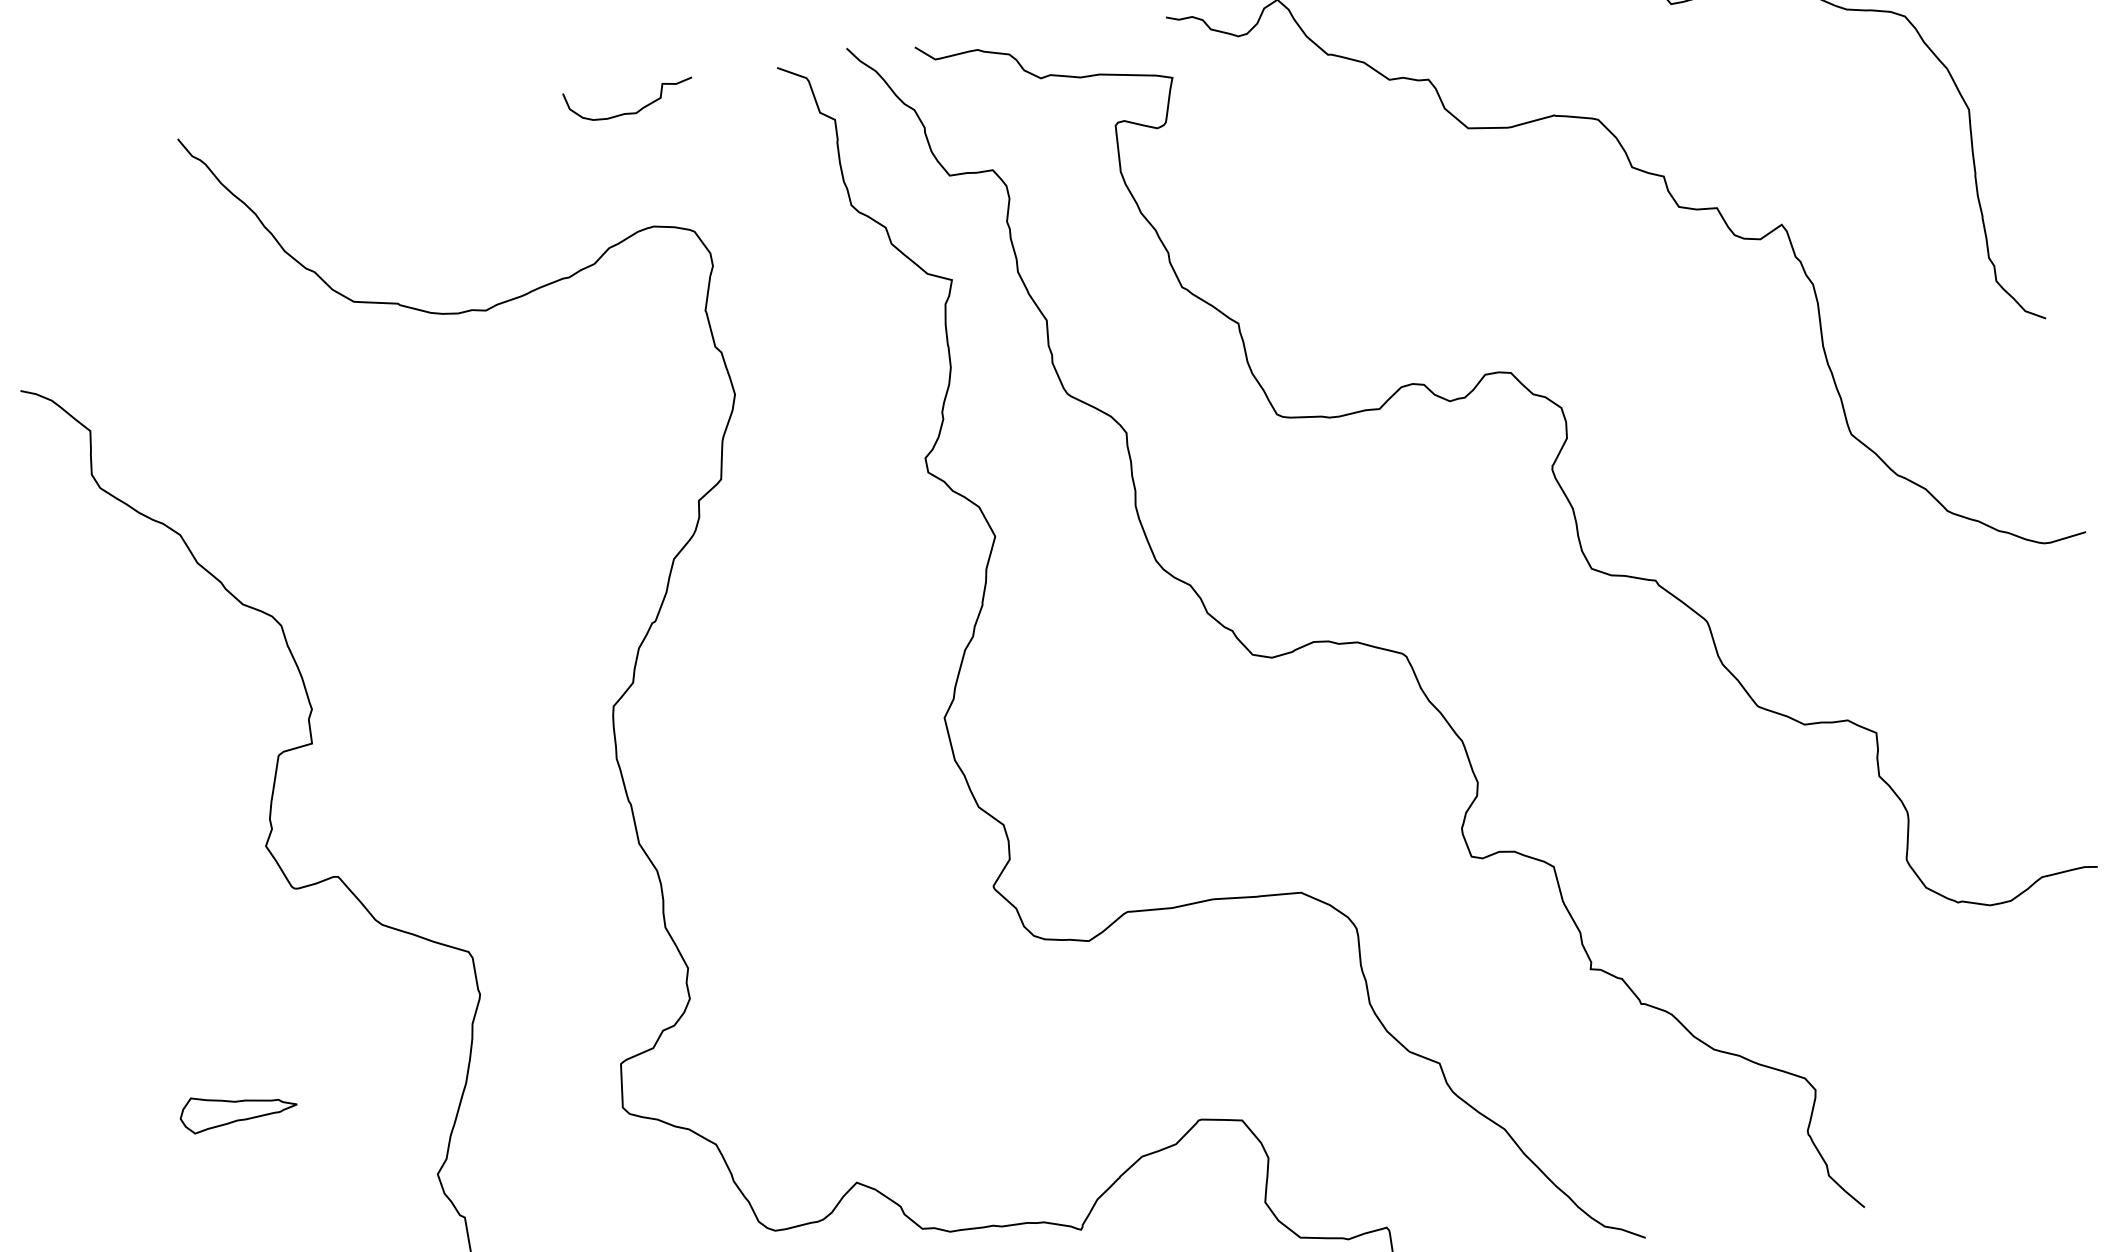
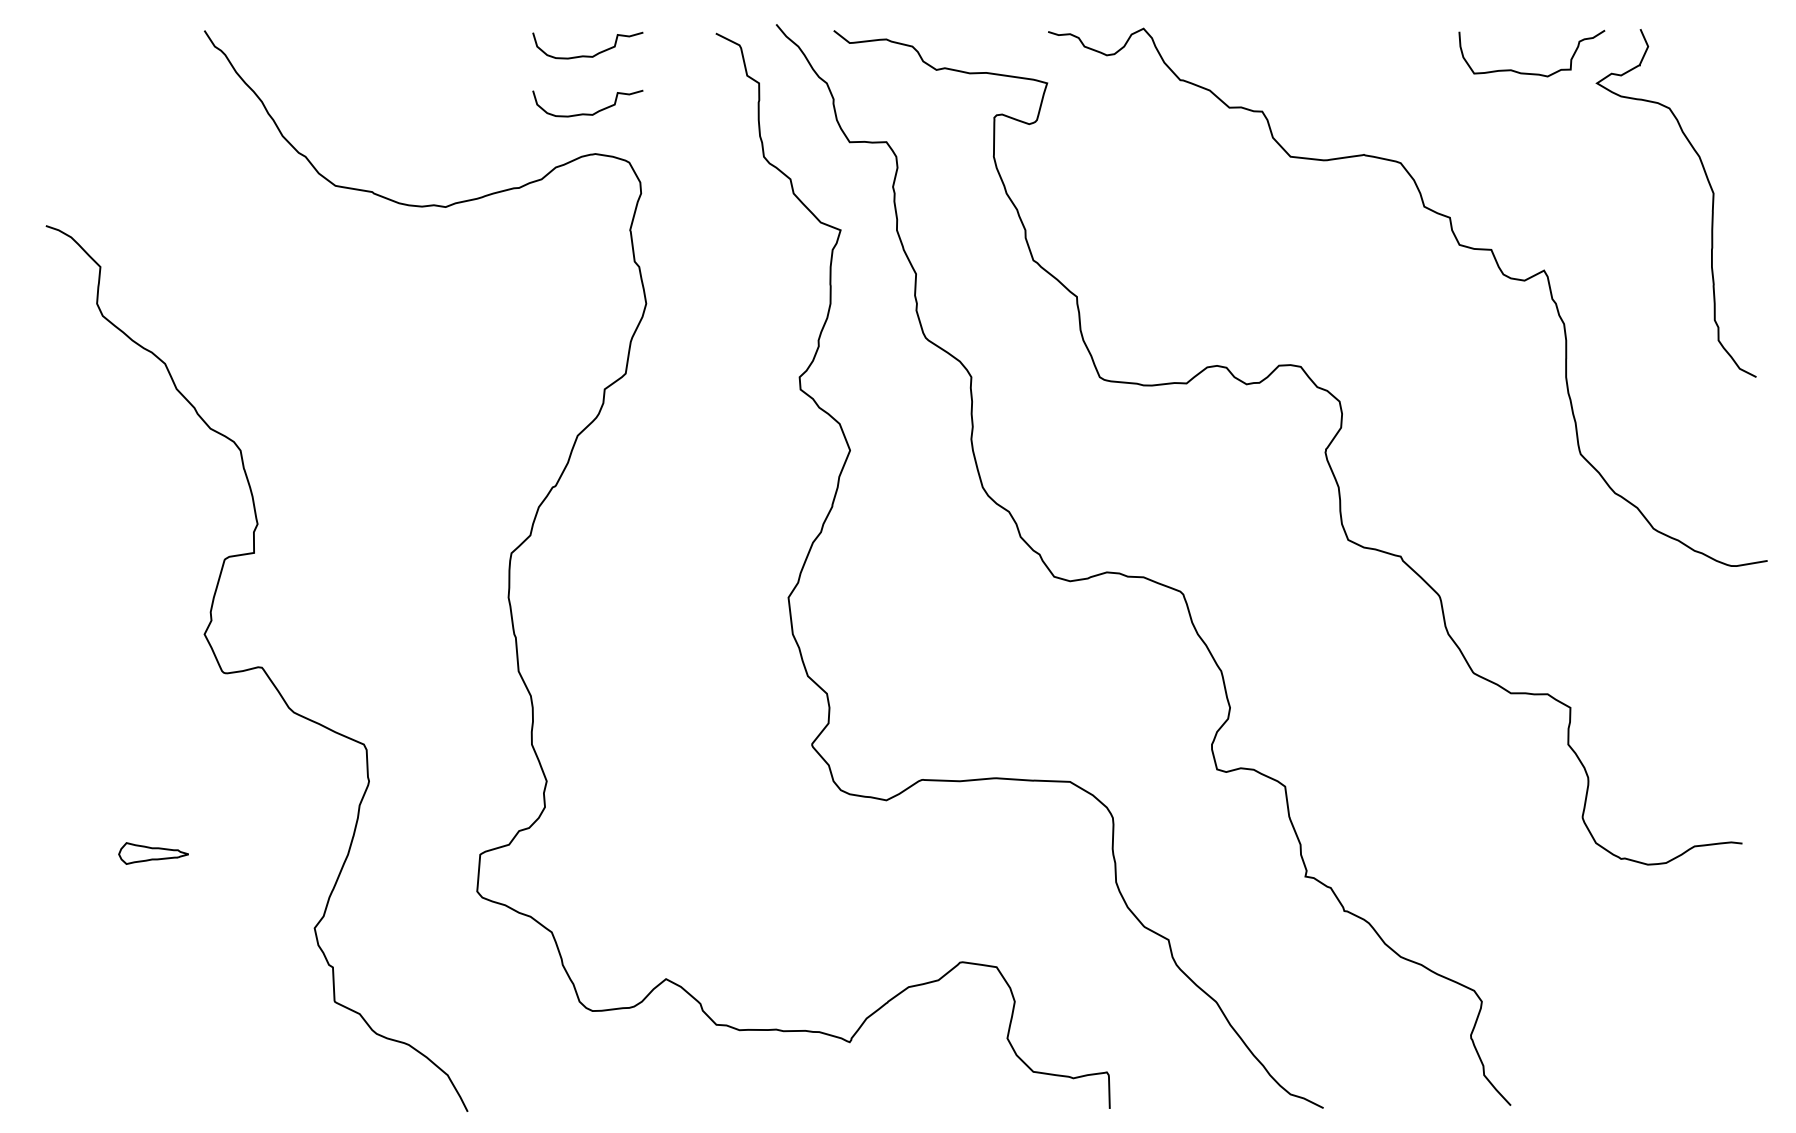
curve: (638, 180) -> (587, 113), added
part: (238, 1110) -> (153, 853), size x0.7

